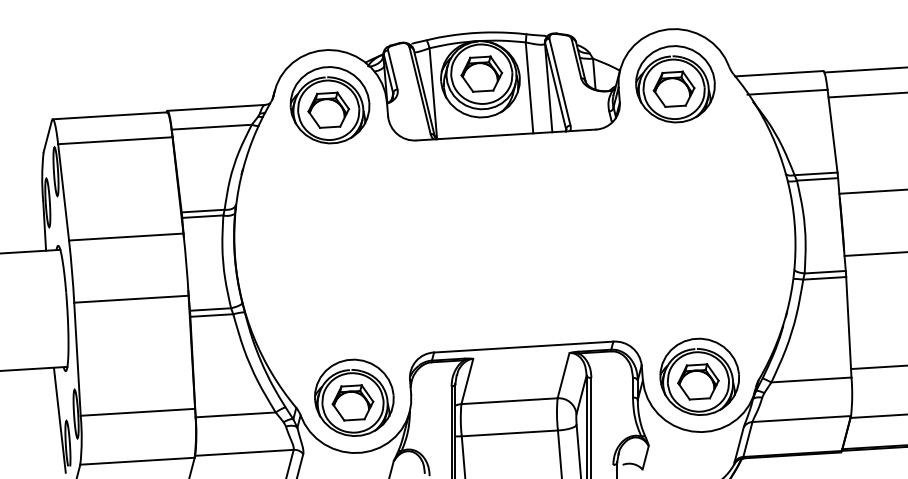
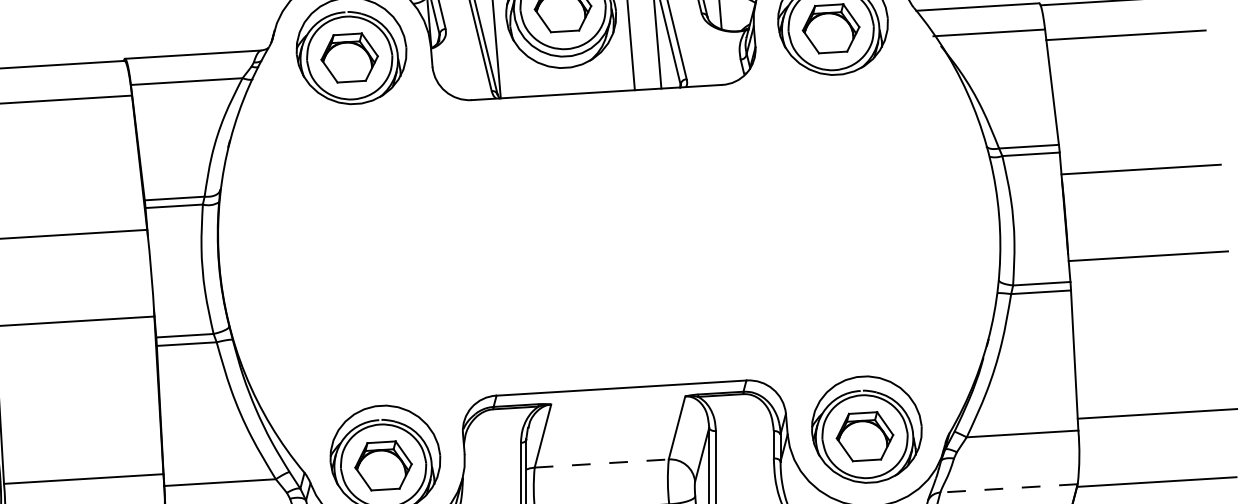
line: (510, 401) -> (603, 463), solid -> dashed
line: (801, 419) -> (1008, 489), solid -> dashed

